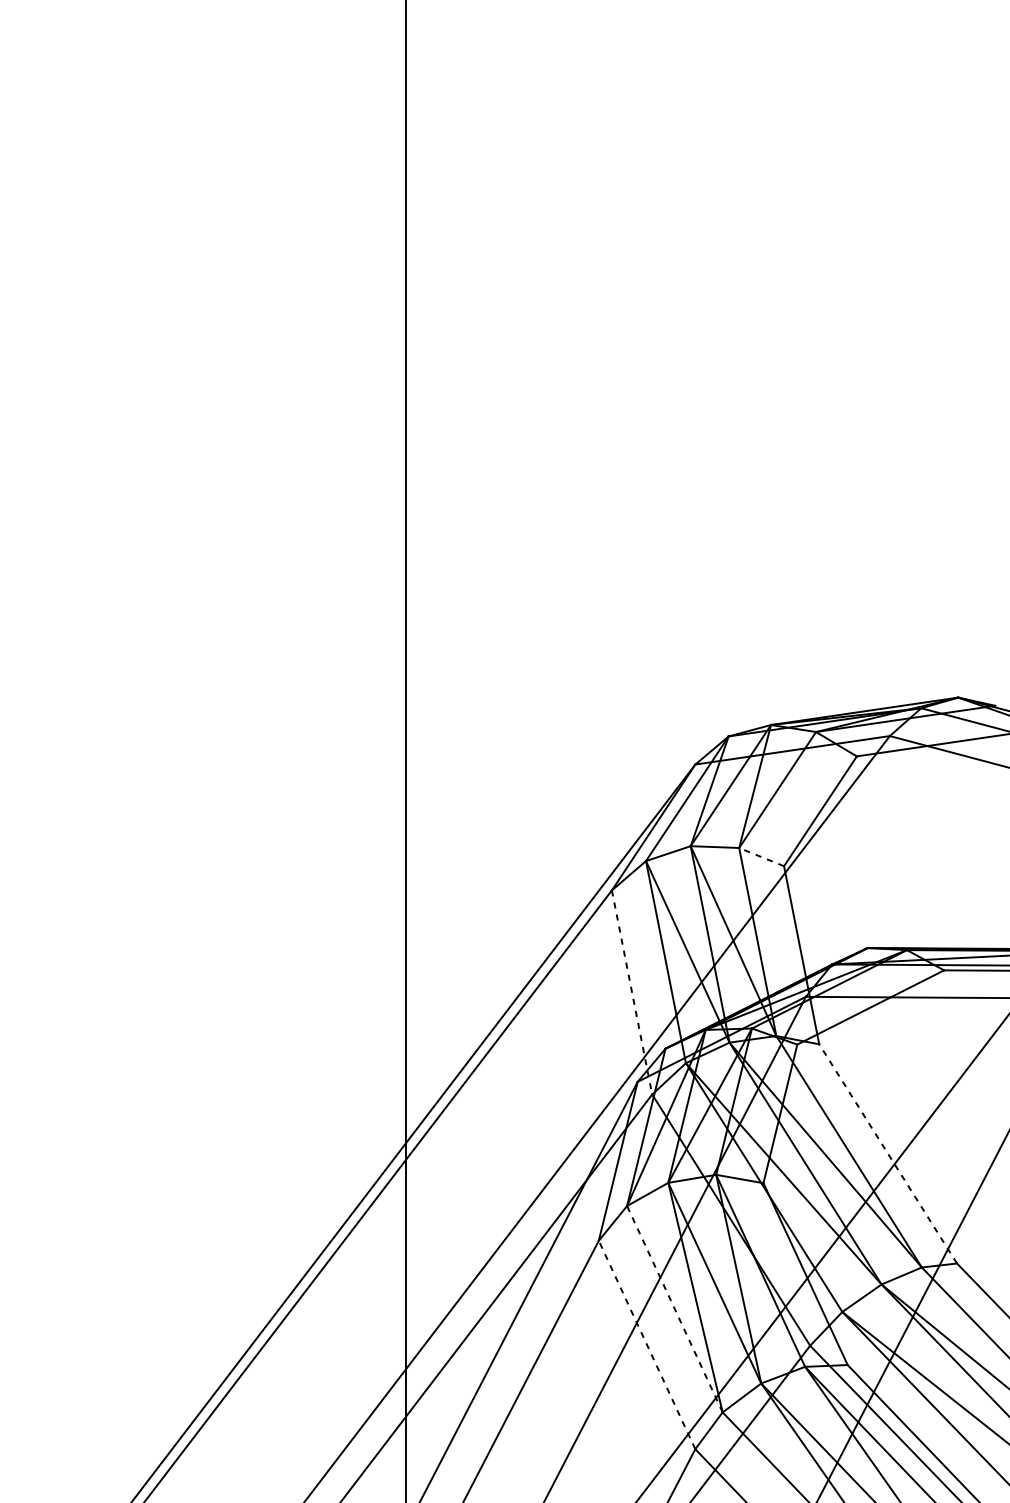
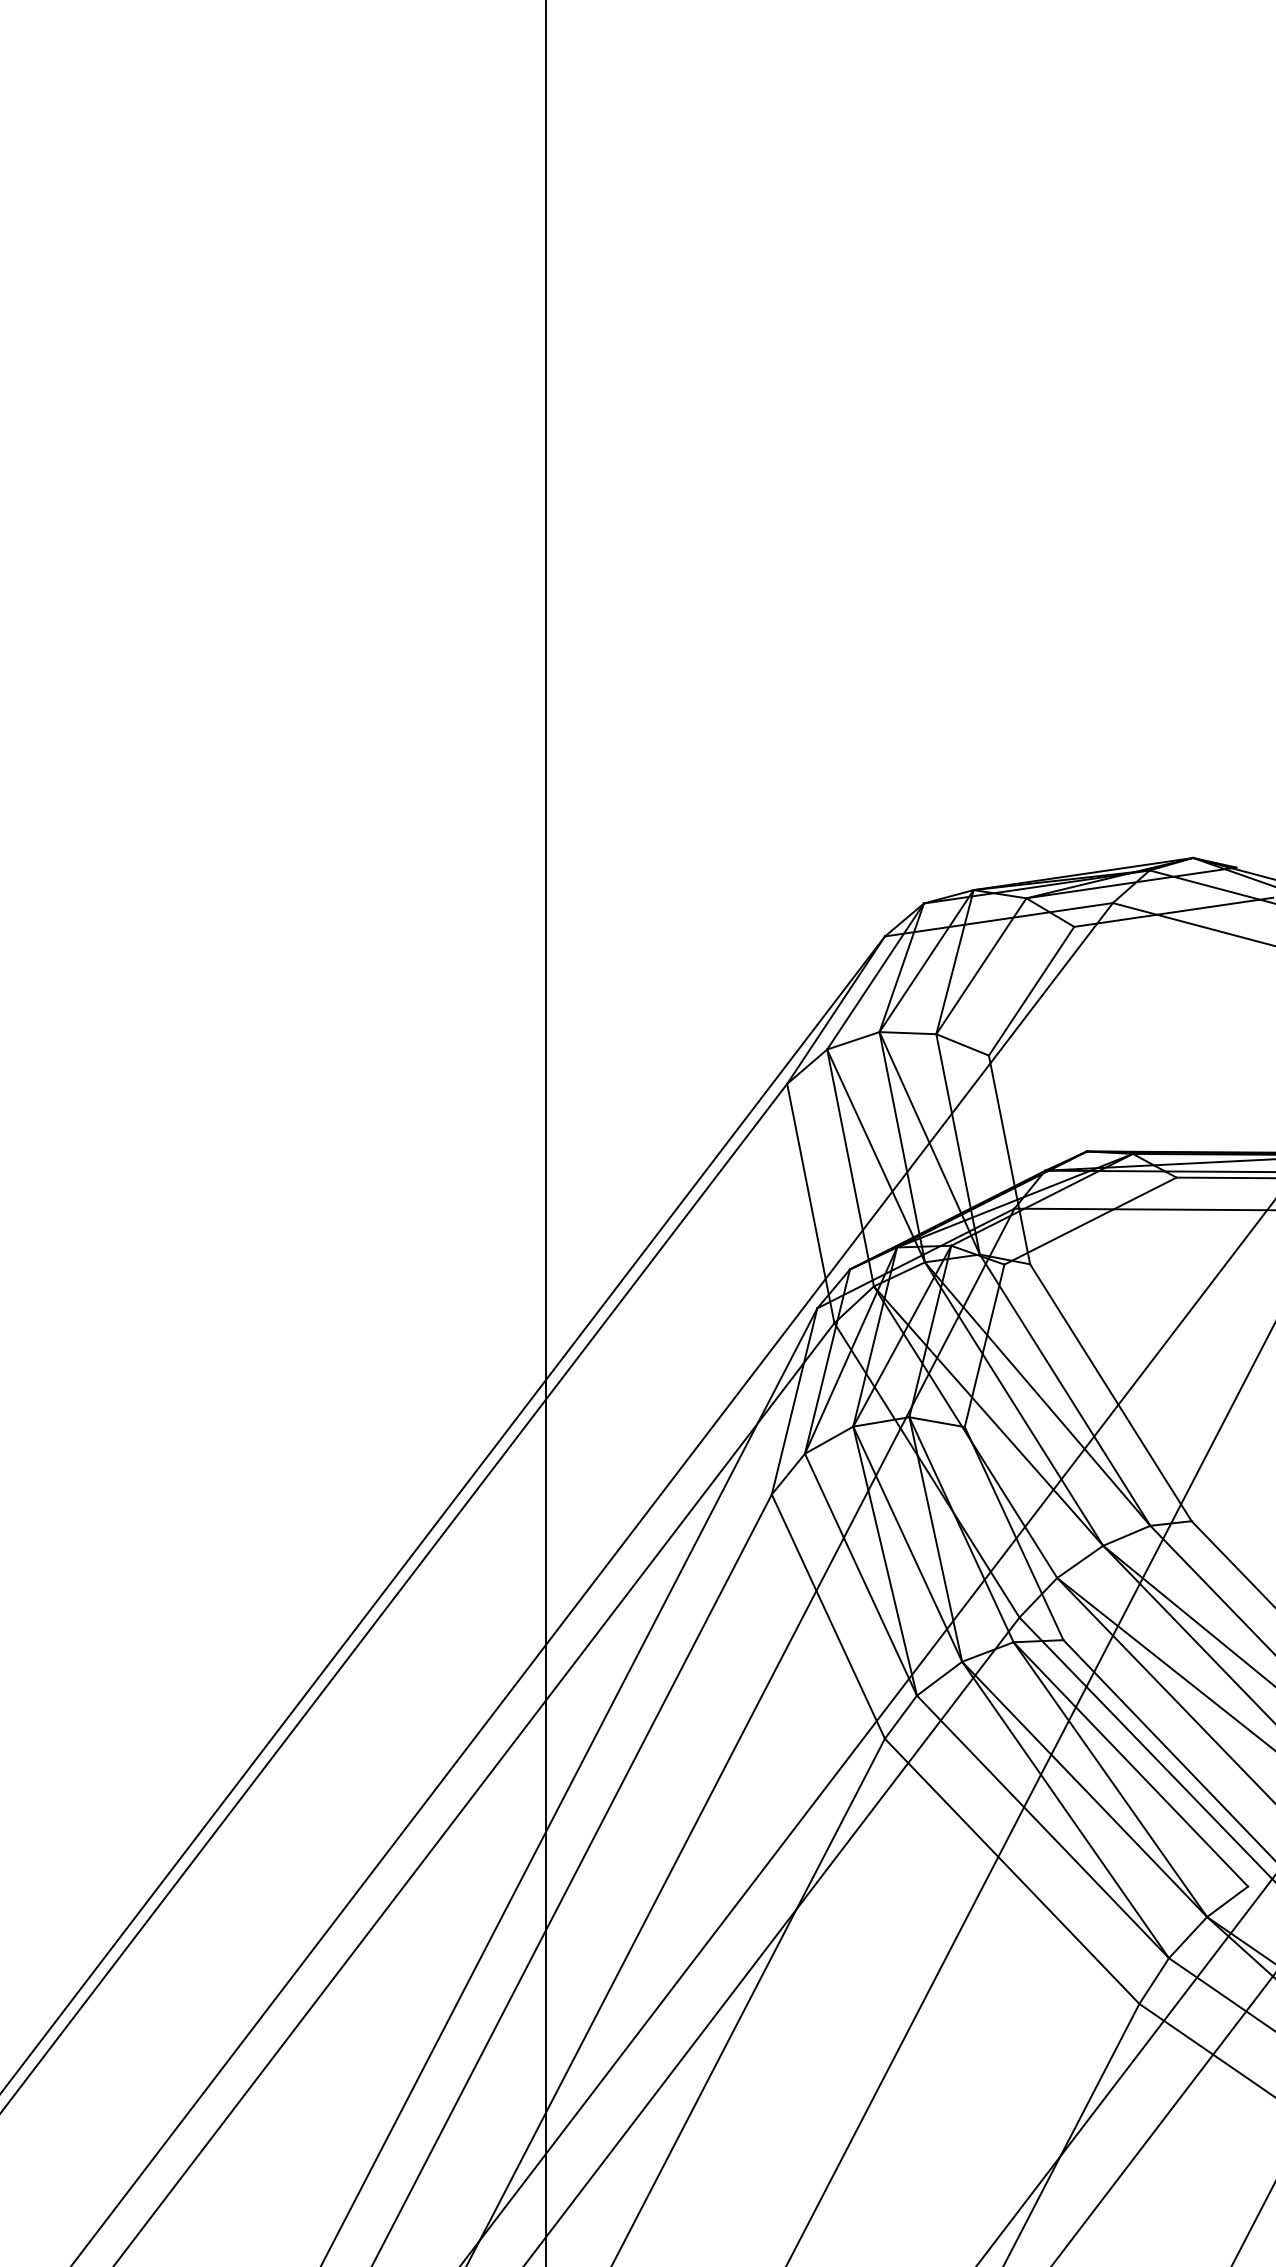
line: (761, 856) -> (962, 1044), dashed -> solid
line: (631, 992) -> (810, 1203), dashed -> solid
line: (887, 1153) -> (1110, 1392), dashed -> solid
line: (674, 1309) -> (860, 1574), dashed -> solid
line: (647, 1344) -> (828, 1616), dashed -> solid

